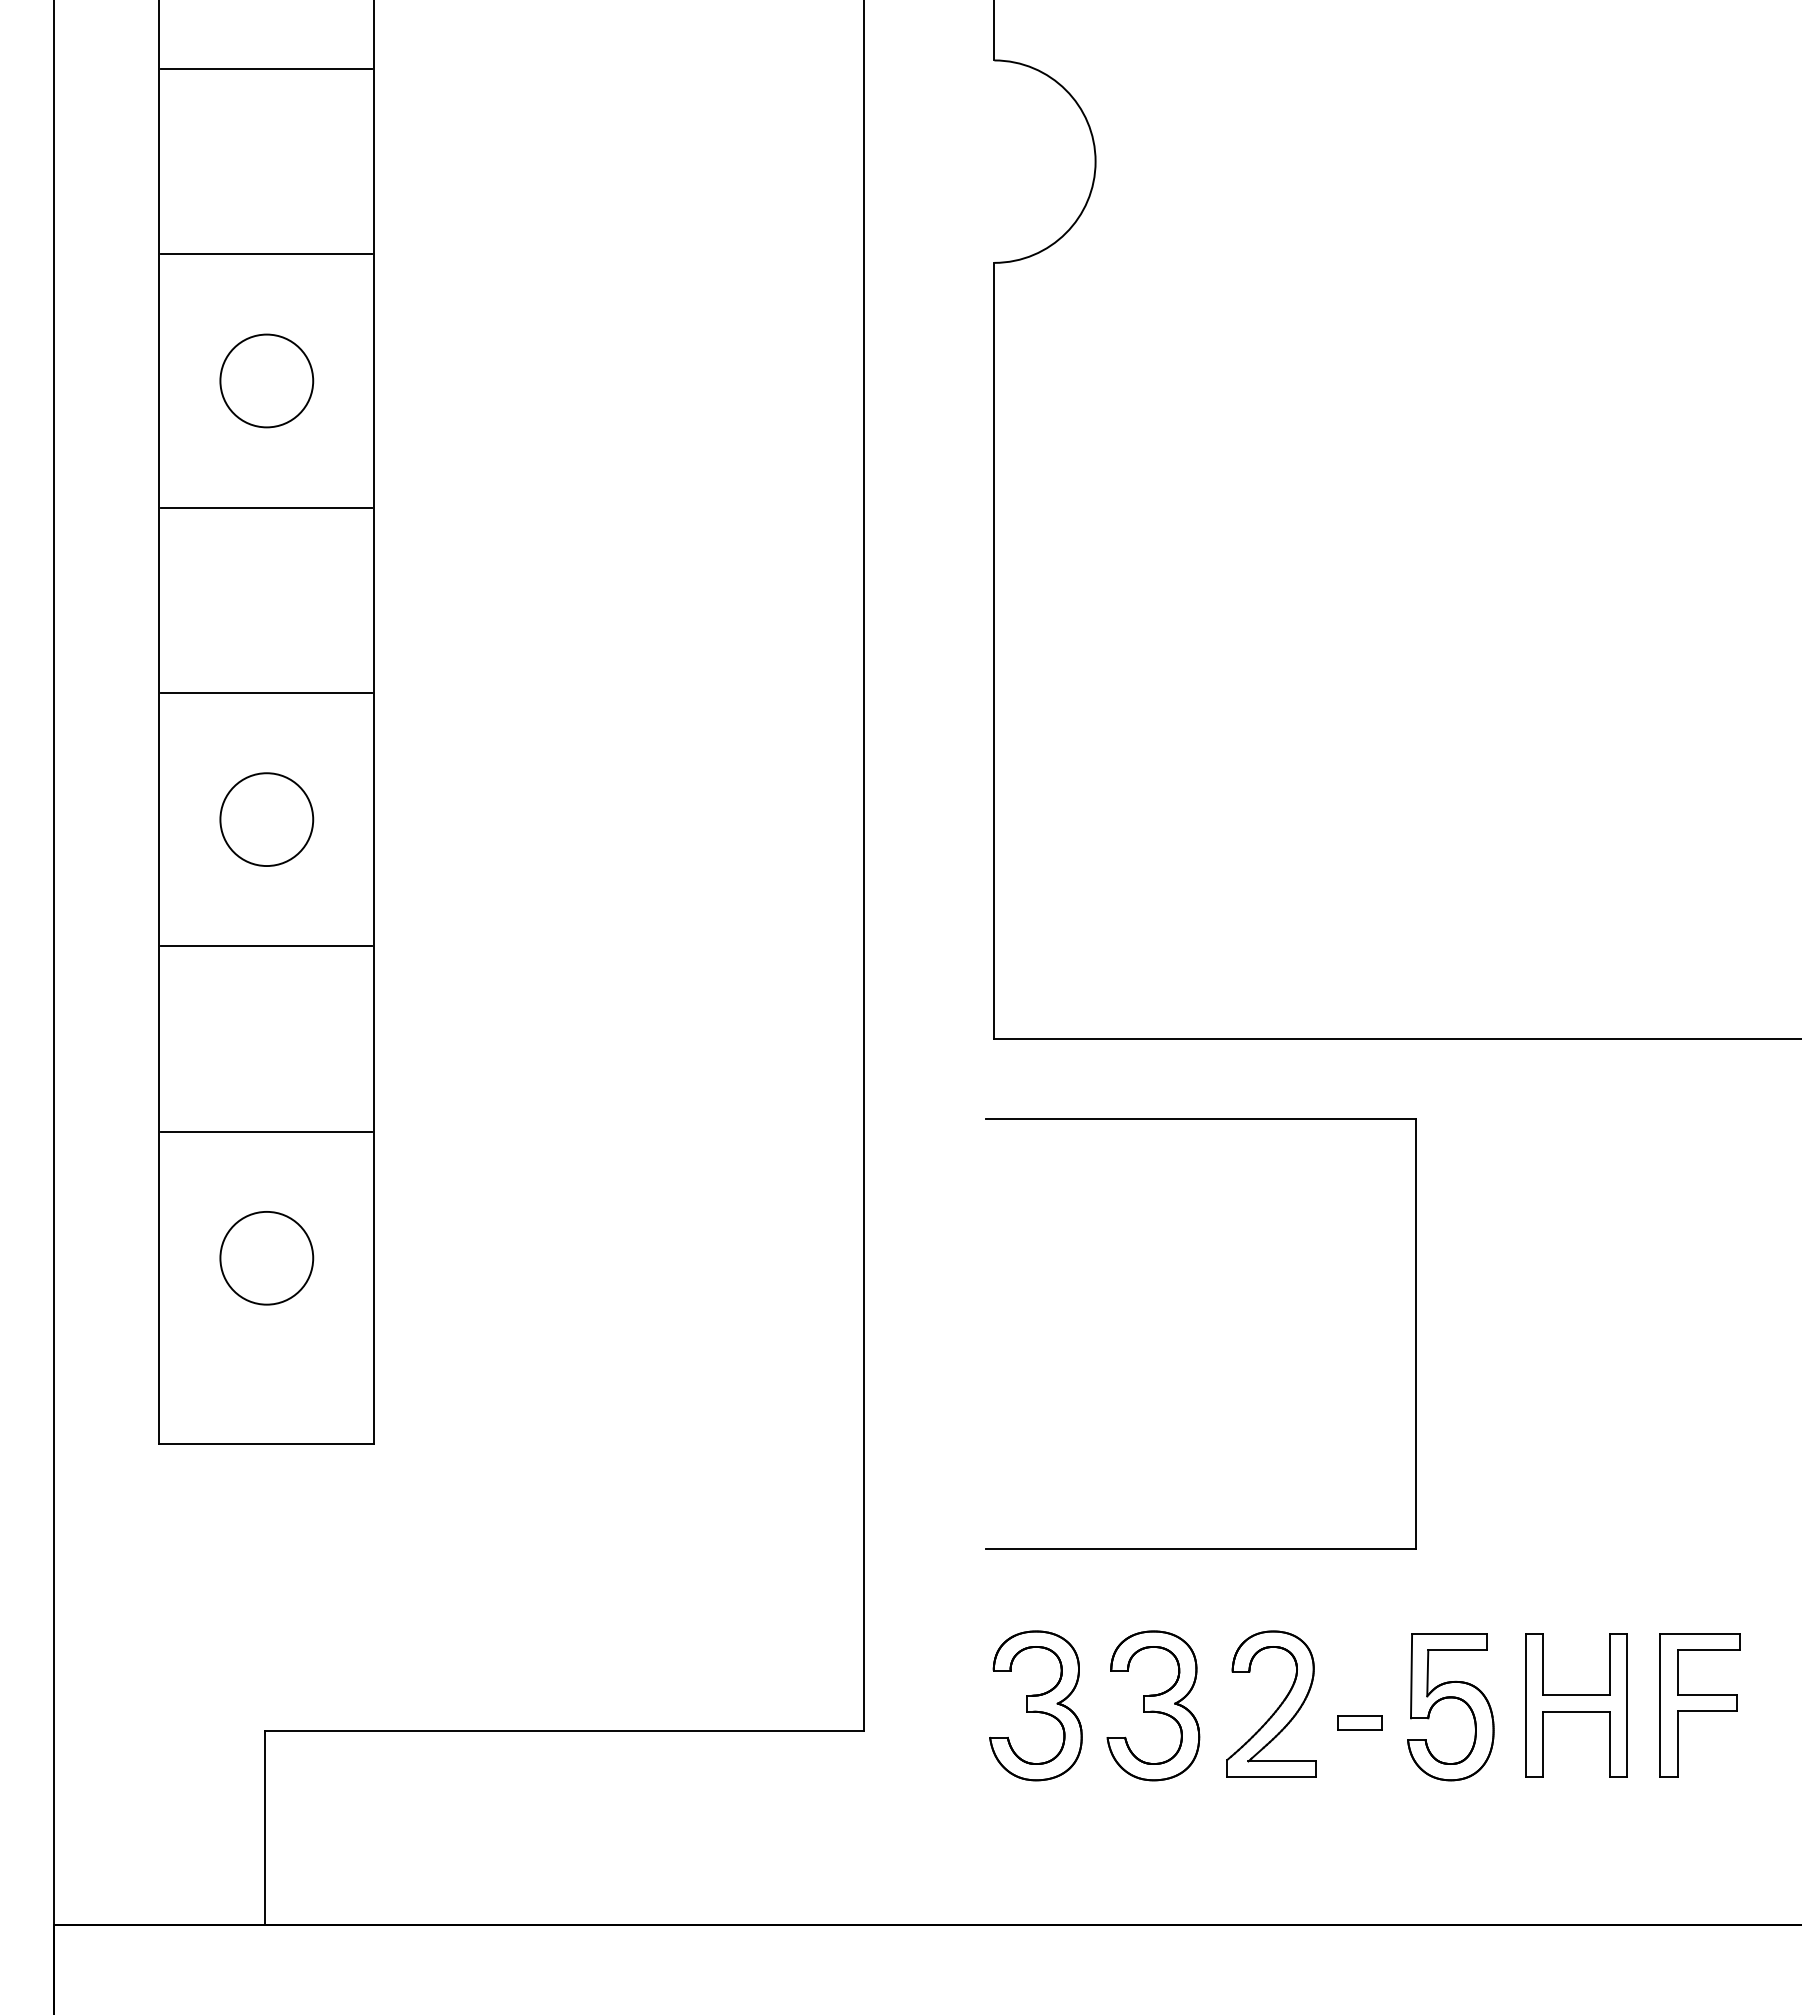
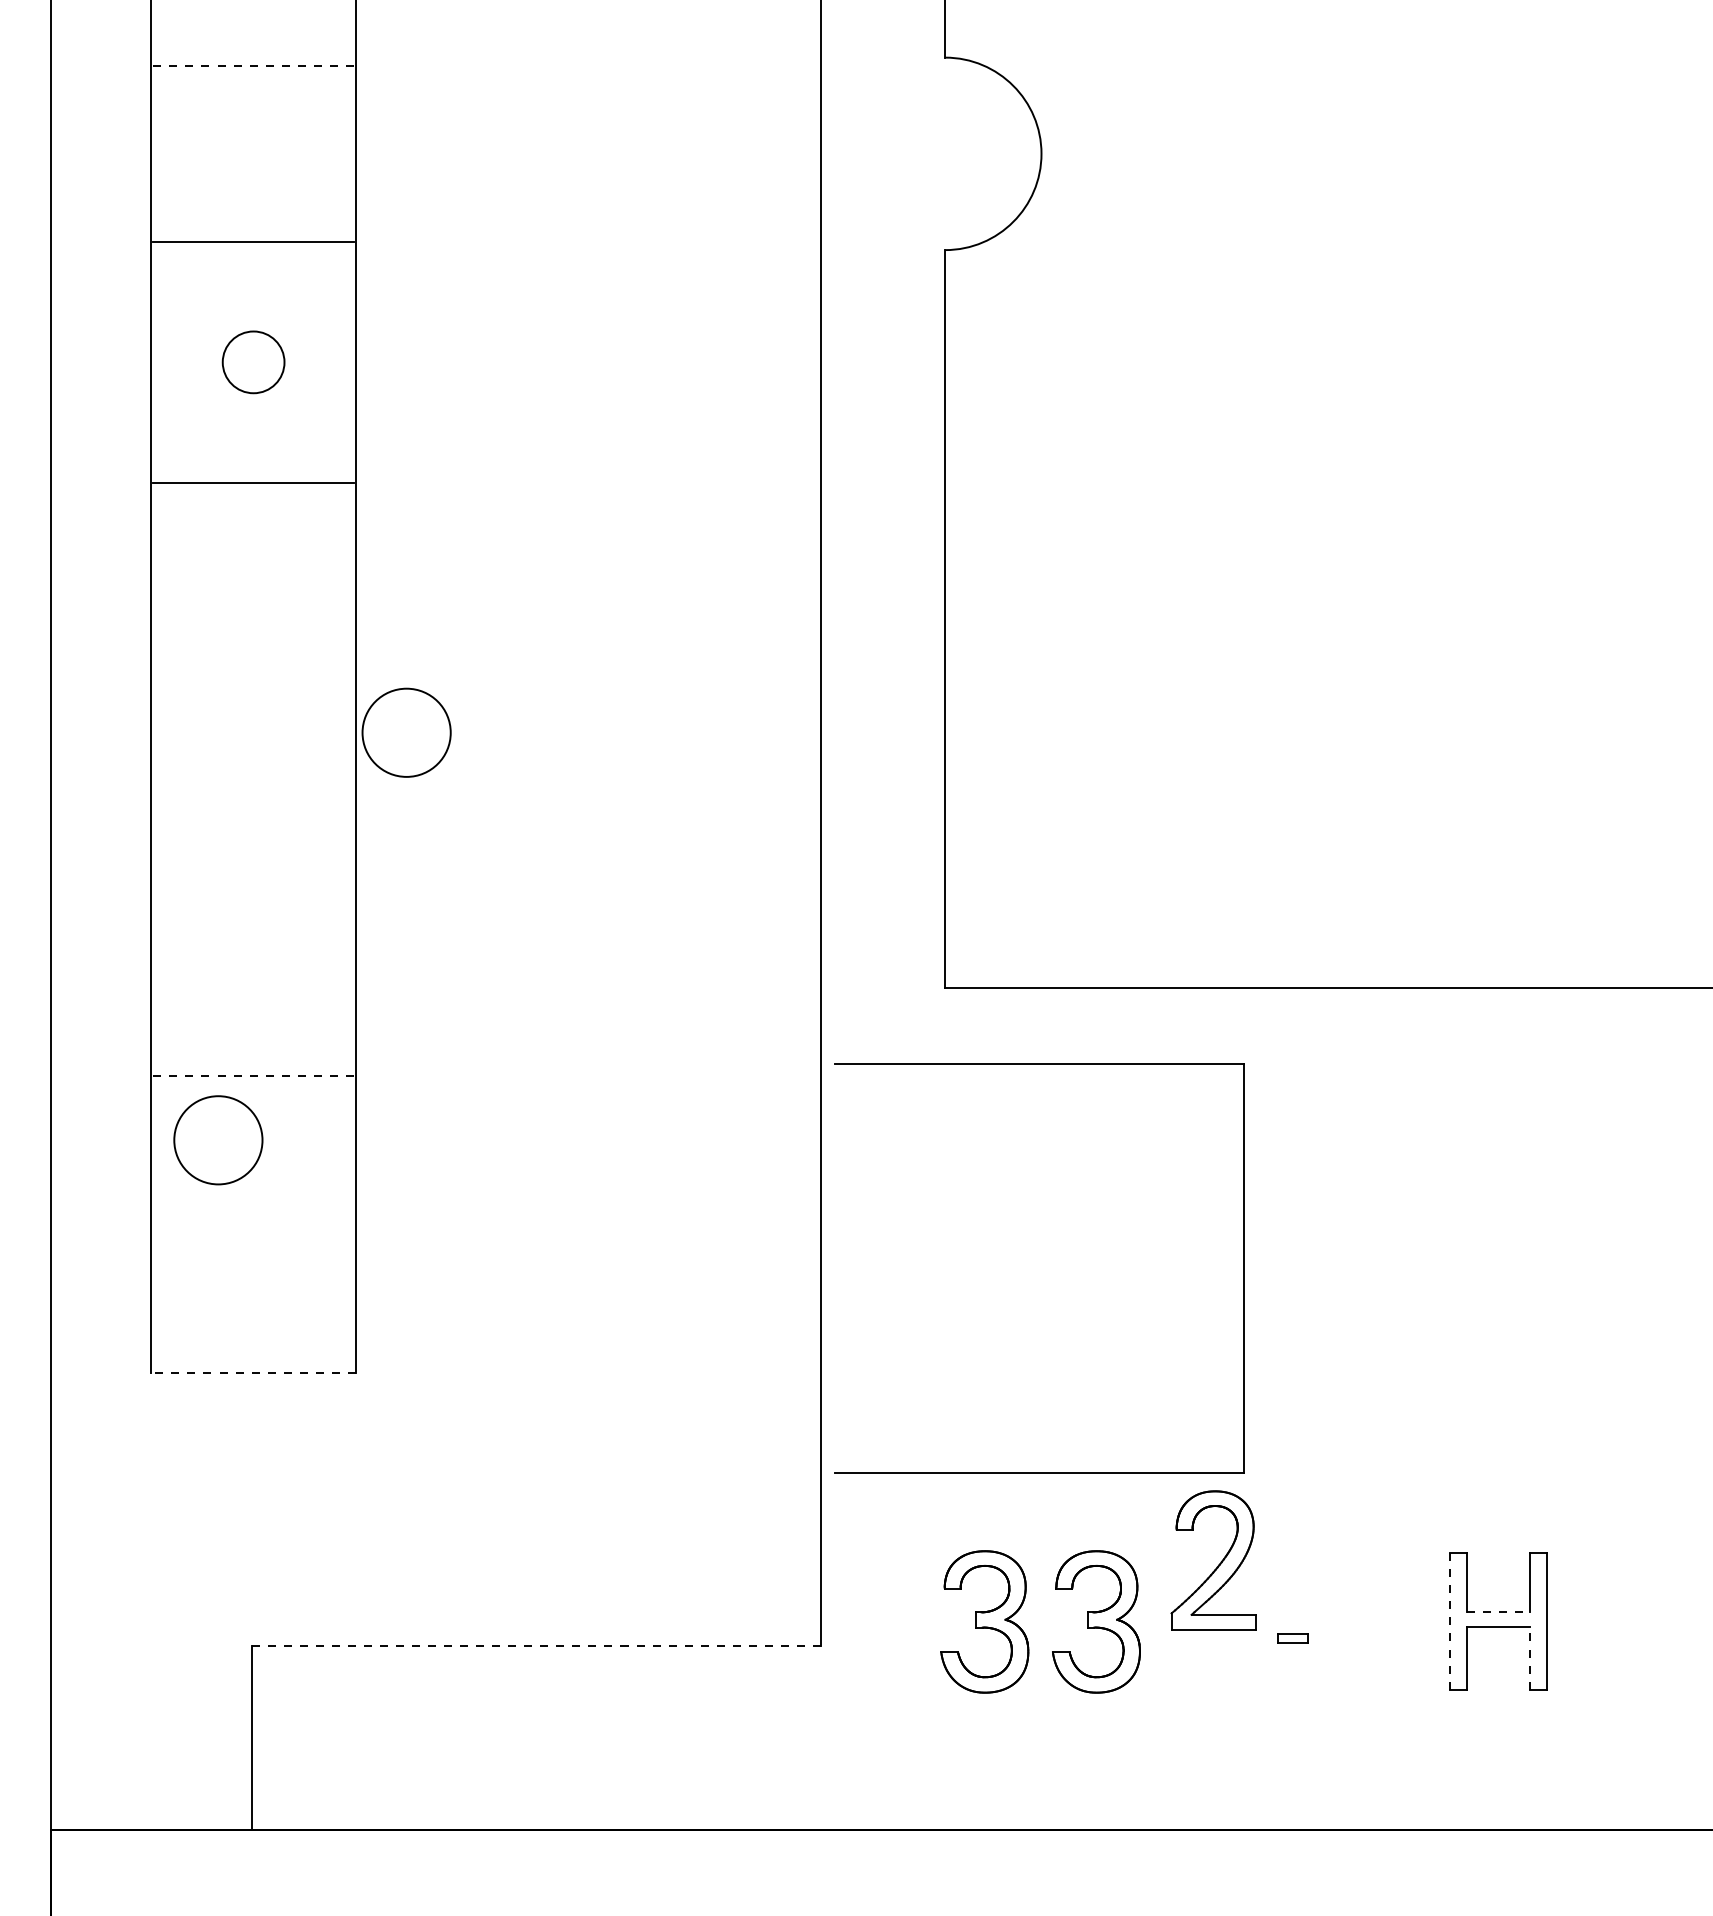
line: (267, 68) -> (254, 65), solid -> dashed
circle: (266, 380) -> (253, 361), size x0.7
line: (266, 693) -> (253, 659), removed
circle: (266, 819) -> (406, 732), moved
line: (266, 946) -> (253, 900), removed
part: (1200, 1119) -> (1038, 1064), moved
line: (267, 1131) -> (254, 1075), solid -> dashed
circle: (266, 1258) -> (218, 1140), moved
line: (266, 1443) -> (253, 1372), solid -> dashed
line: (1576, 1694) -> (1498, 1611), solid -> dashed
part: (1450, 1698) -> (1378, 1614), removed
line: (1525, 1705) -> (1450, 1621), solid -> dashed
part: (1699, 1705) -> (1615, 1621), removed
part: (1276, 1708) -> (1218, 1564), moved
part: (1359, 1722) -> (1292, 1637), size x0.7
line: (564, 1730) -> (536, 1645), solid -> dashed
line: (1609, 1744) -> (1530, 1658), solid -> dashed

